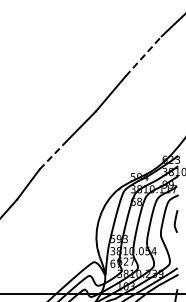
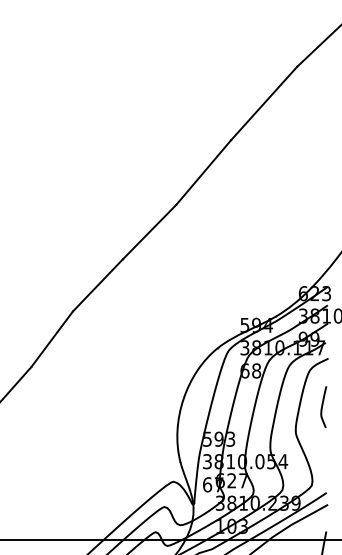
line: (143, 56) -> (263, 103), dashed -> solid
line: (53, 155) -> (98, 285), dashed -> solid

